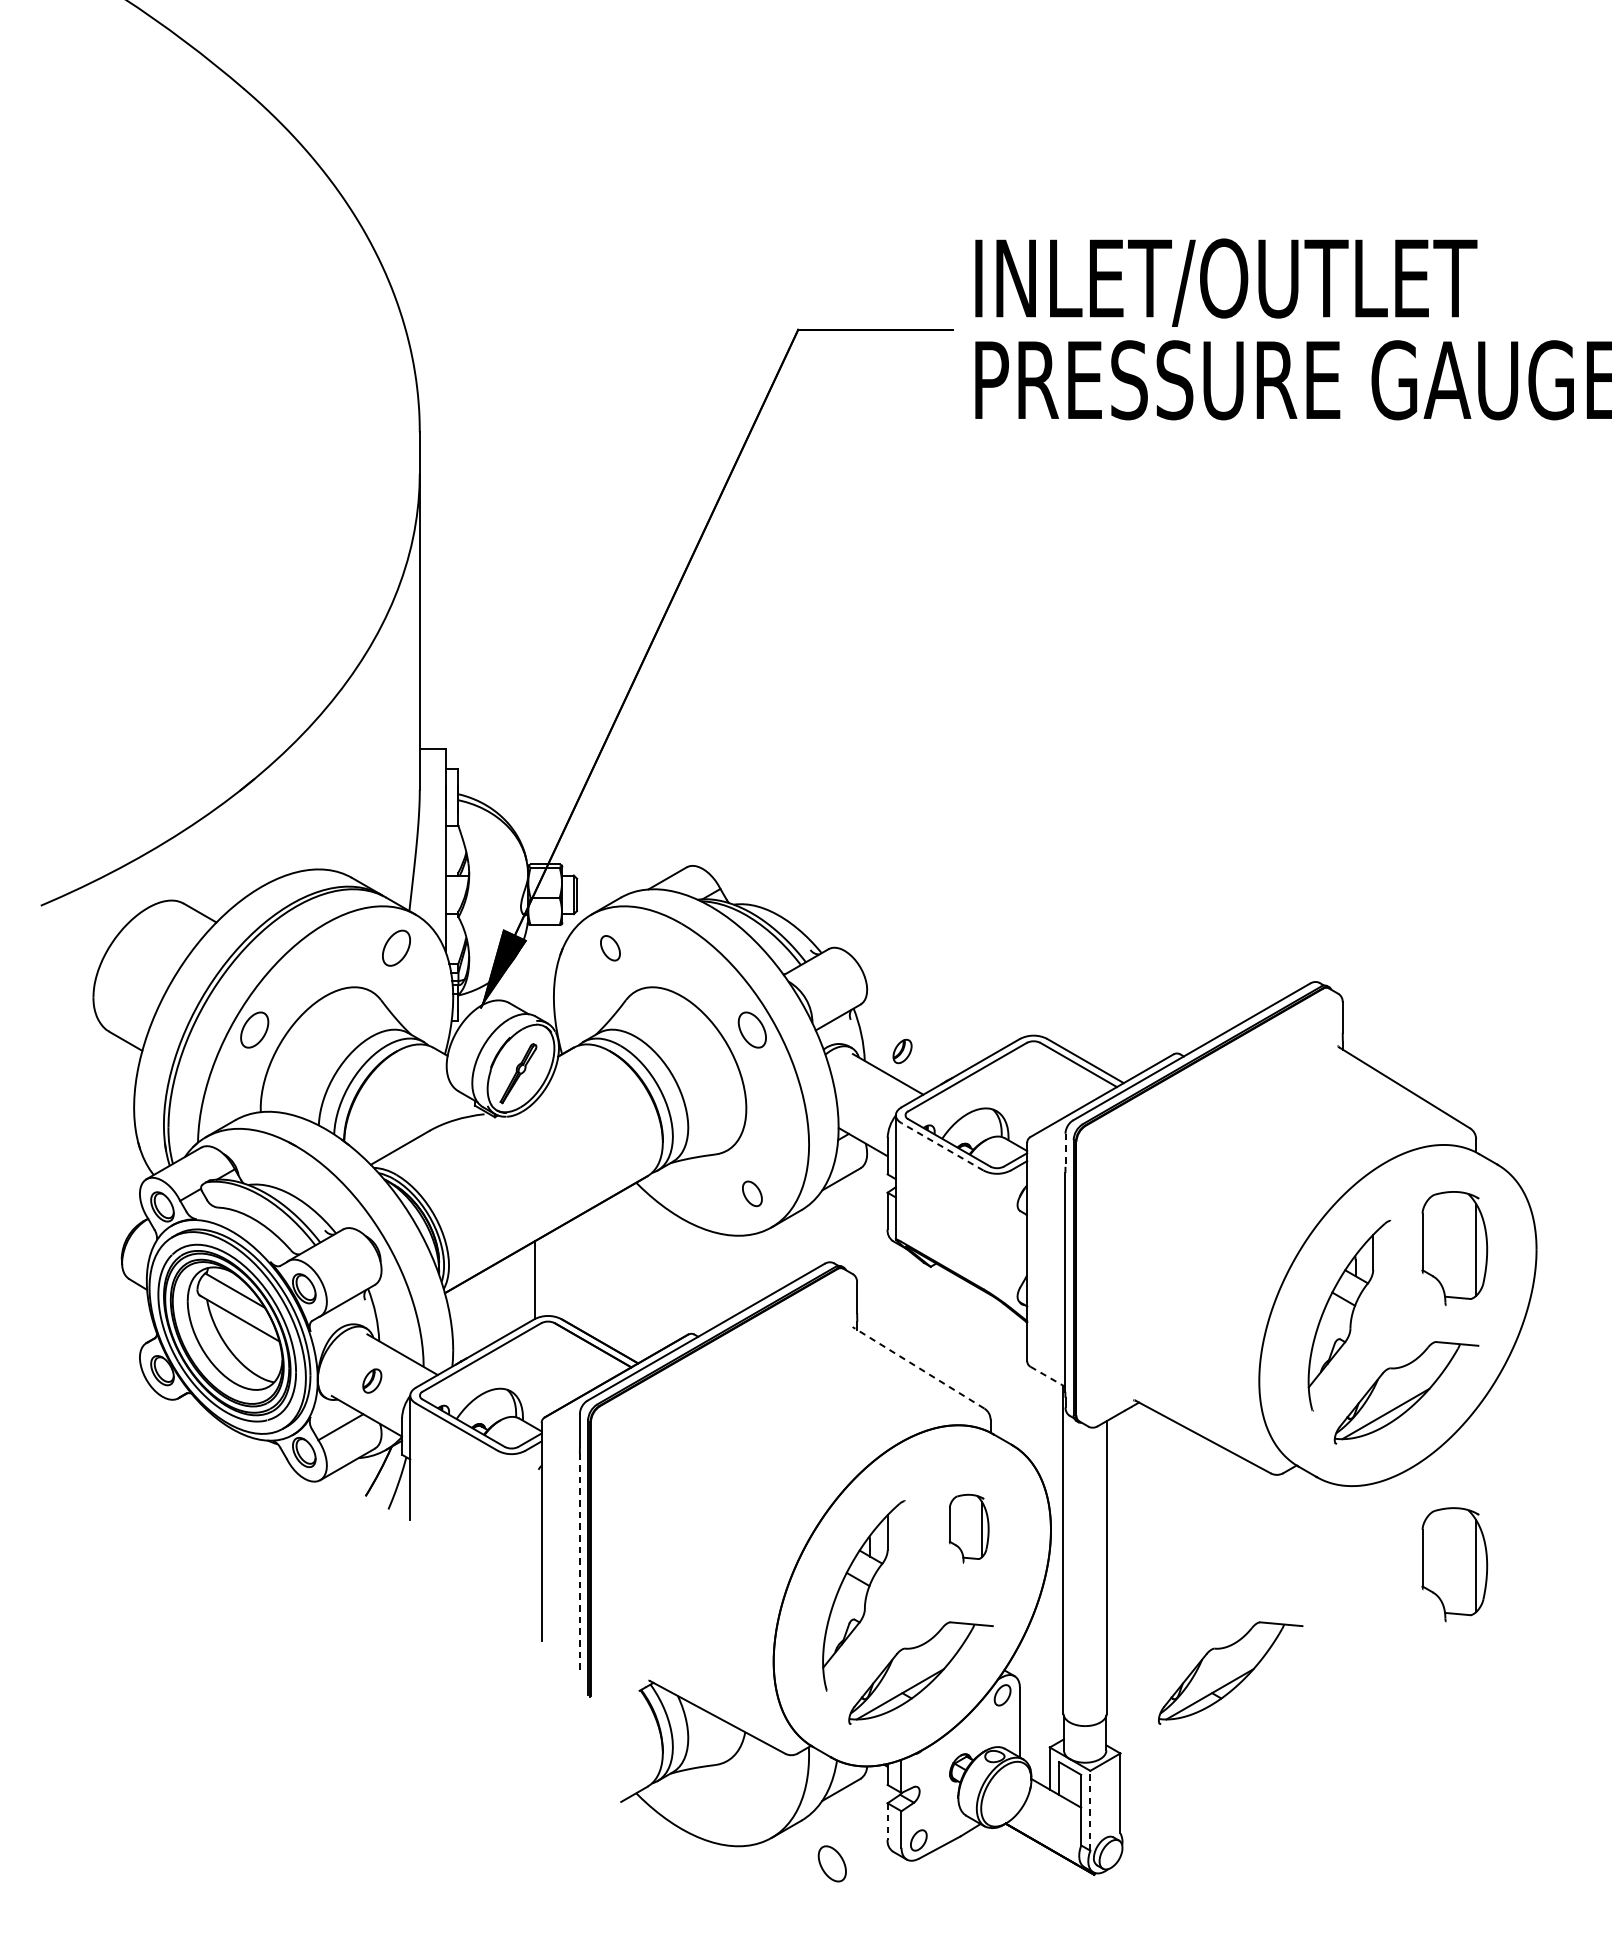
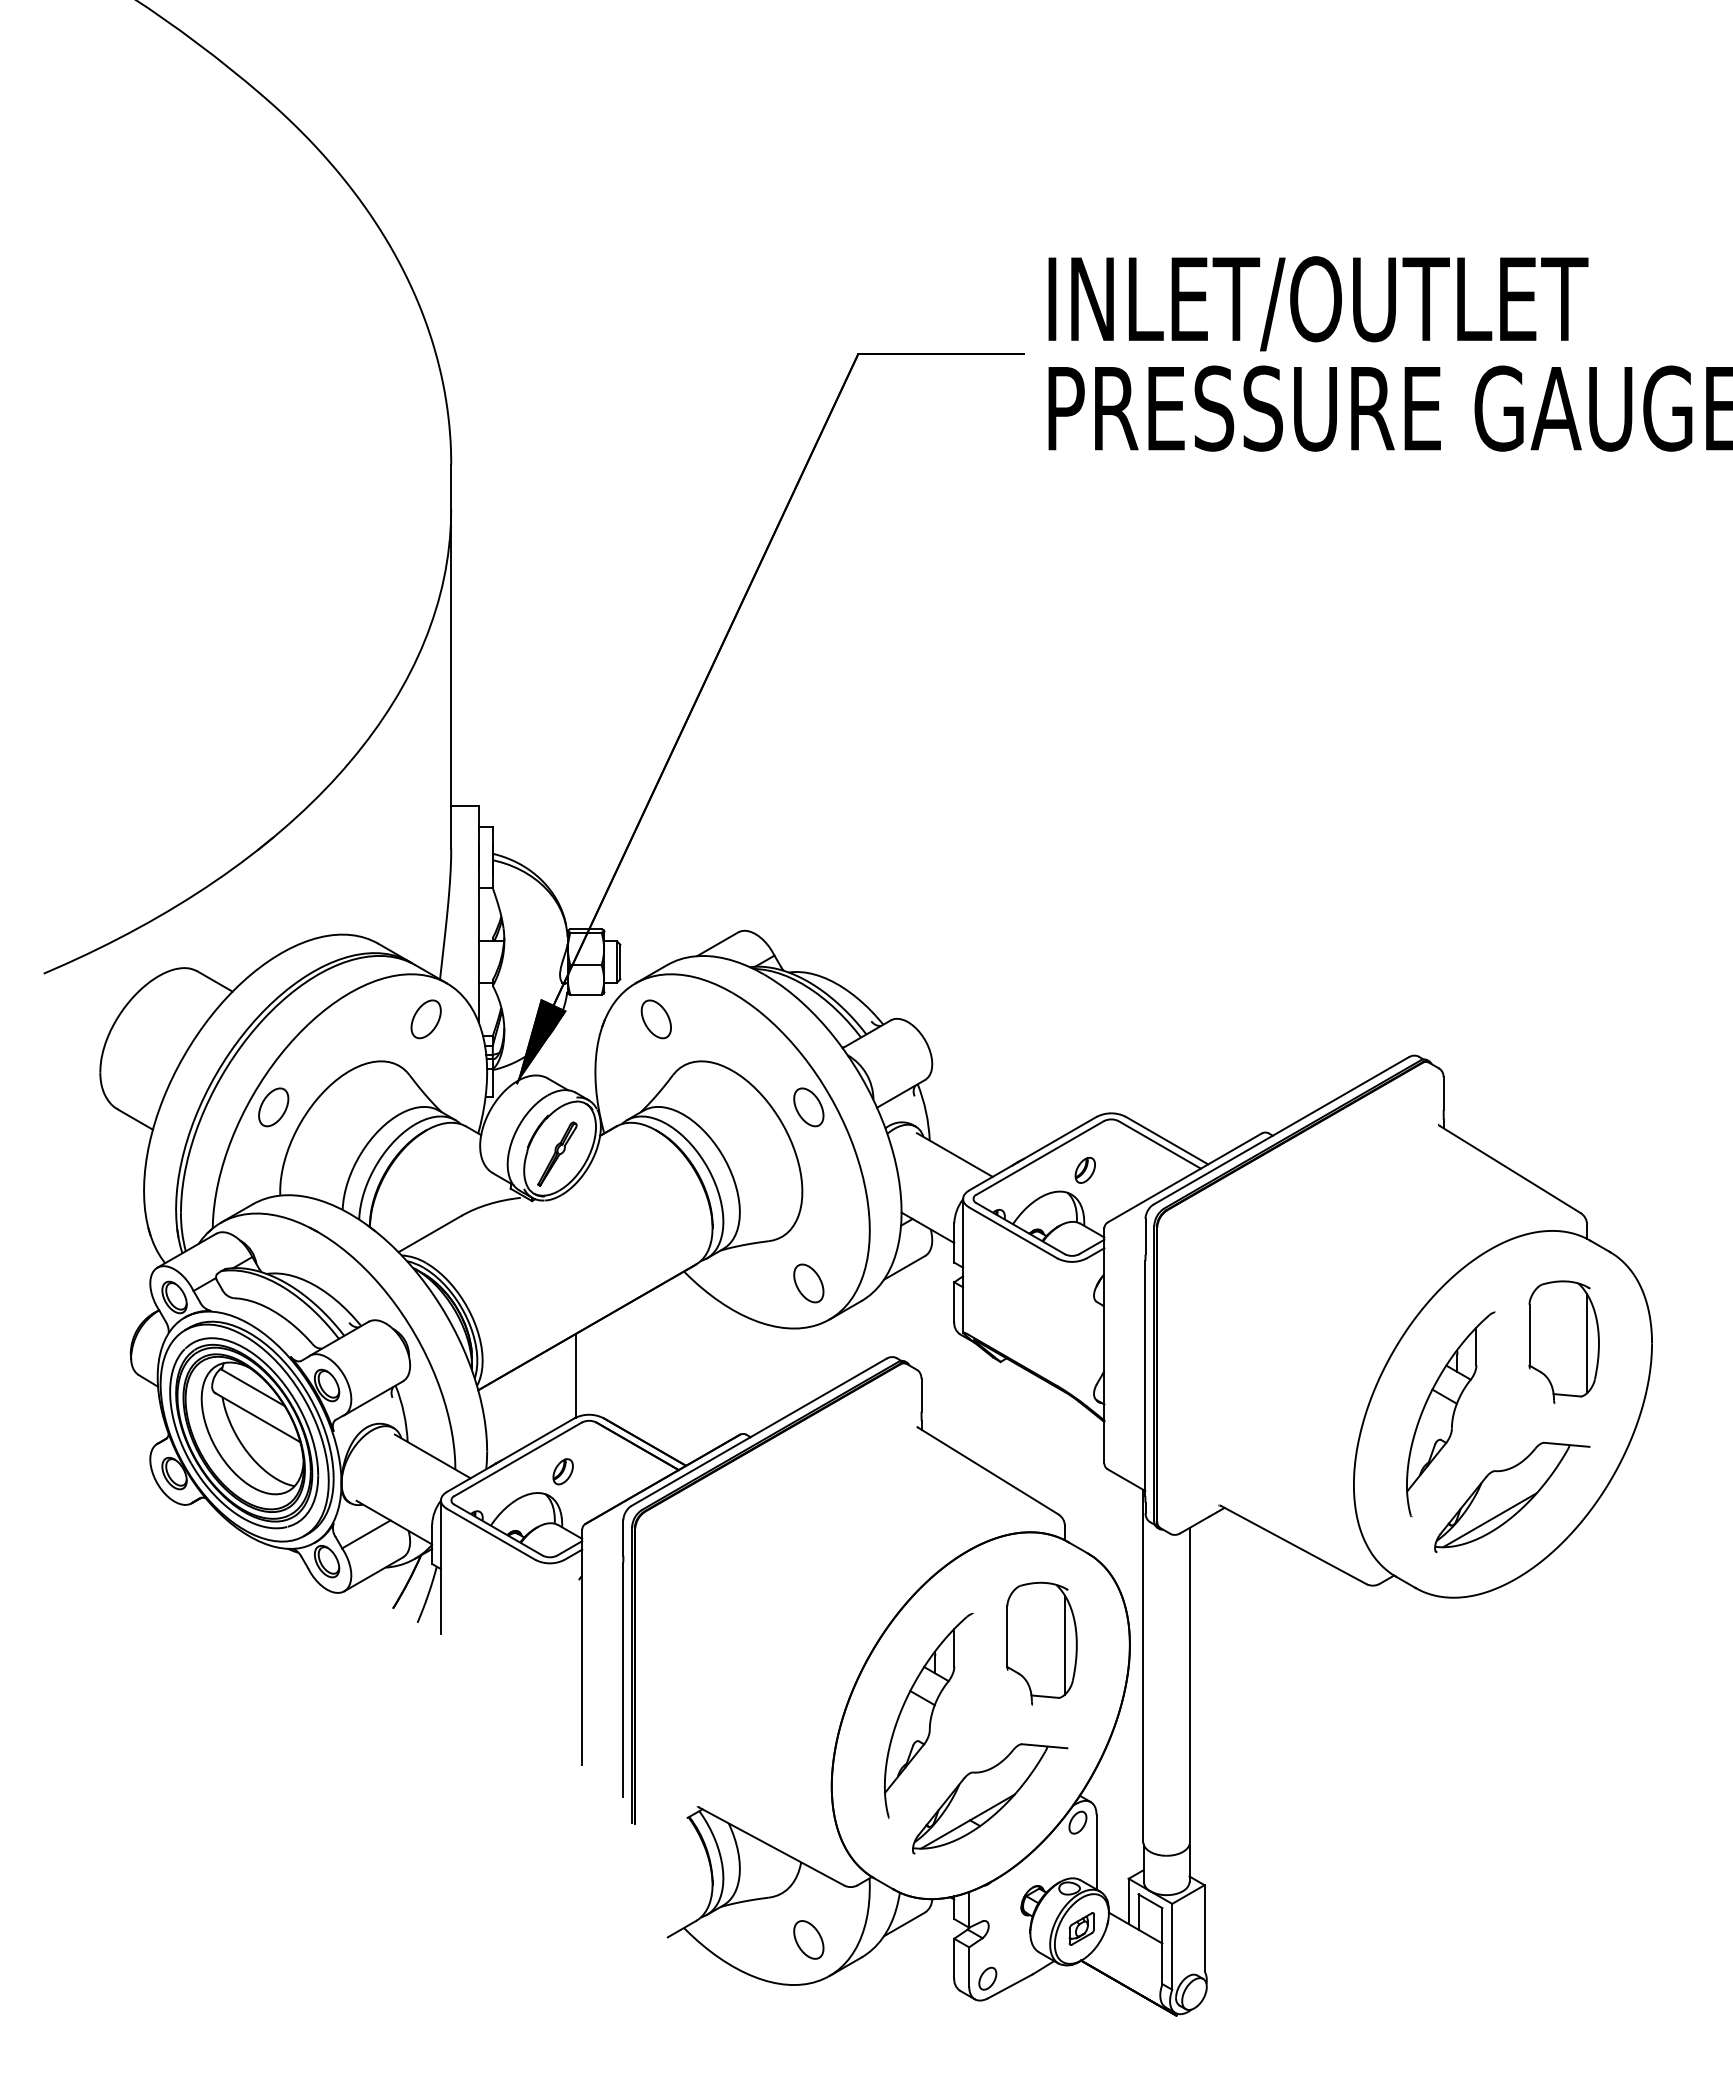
part: (609, 948) -> (655, 1019), size x1.43
part: (901, 1050) -> (1084, 1169), moved
line: (942, 1146) -> (1013, 1232), dashed -> solid
line: (1065, 1150) -> (1145, 1236), dashed -> solid
part: (752, 1193) -> (808, 1283), size x1.43
line: (918, 1367) -> (987, 1470), dashed -> solid
line: (1047, 1377) -> (1126, 1480), dashed -> solid
part: (371, 1380) -> (562, 1471), moved
part: (968, 1528) -> (1041, 1643), size x1.67
line: (580, 1563) -> (623, 1680), dashed -> solid
part: (1454, 1564) -> (1563, 1682), removed
part: (1231, 1672) -> (1323, 1798), removed
part: (1005, 1793) -> (1081, 1928), added
line: (1090, 1810) -> (1172, 1946), dashed -> solid
line: (887, 1821) -> (954, 1958), dashed -> solid
part: (832, 1863) -> (808, 1939), moved

